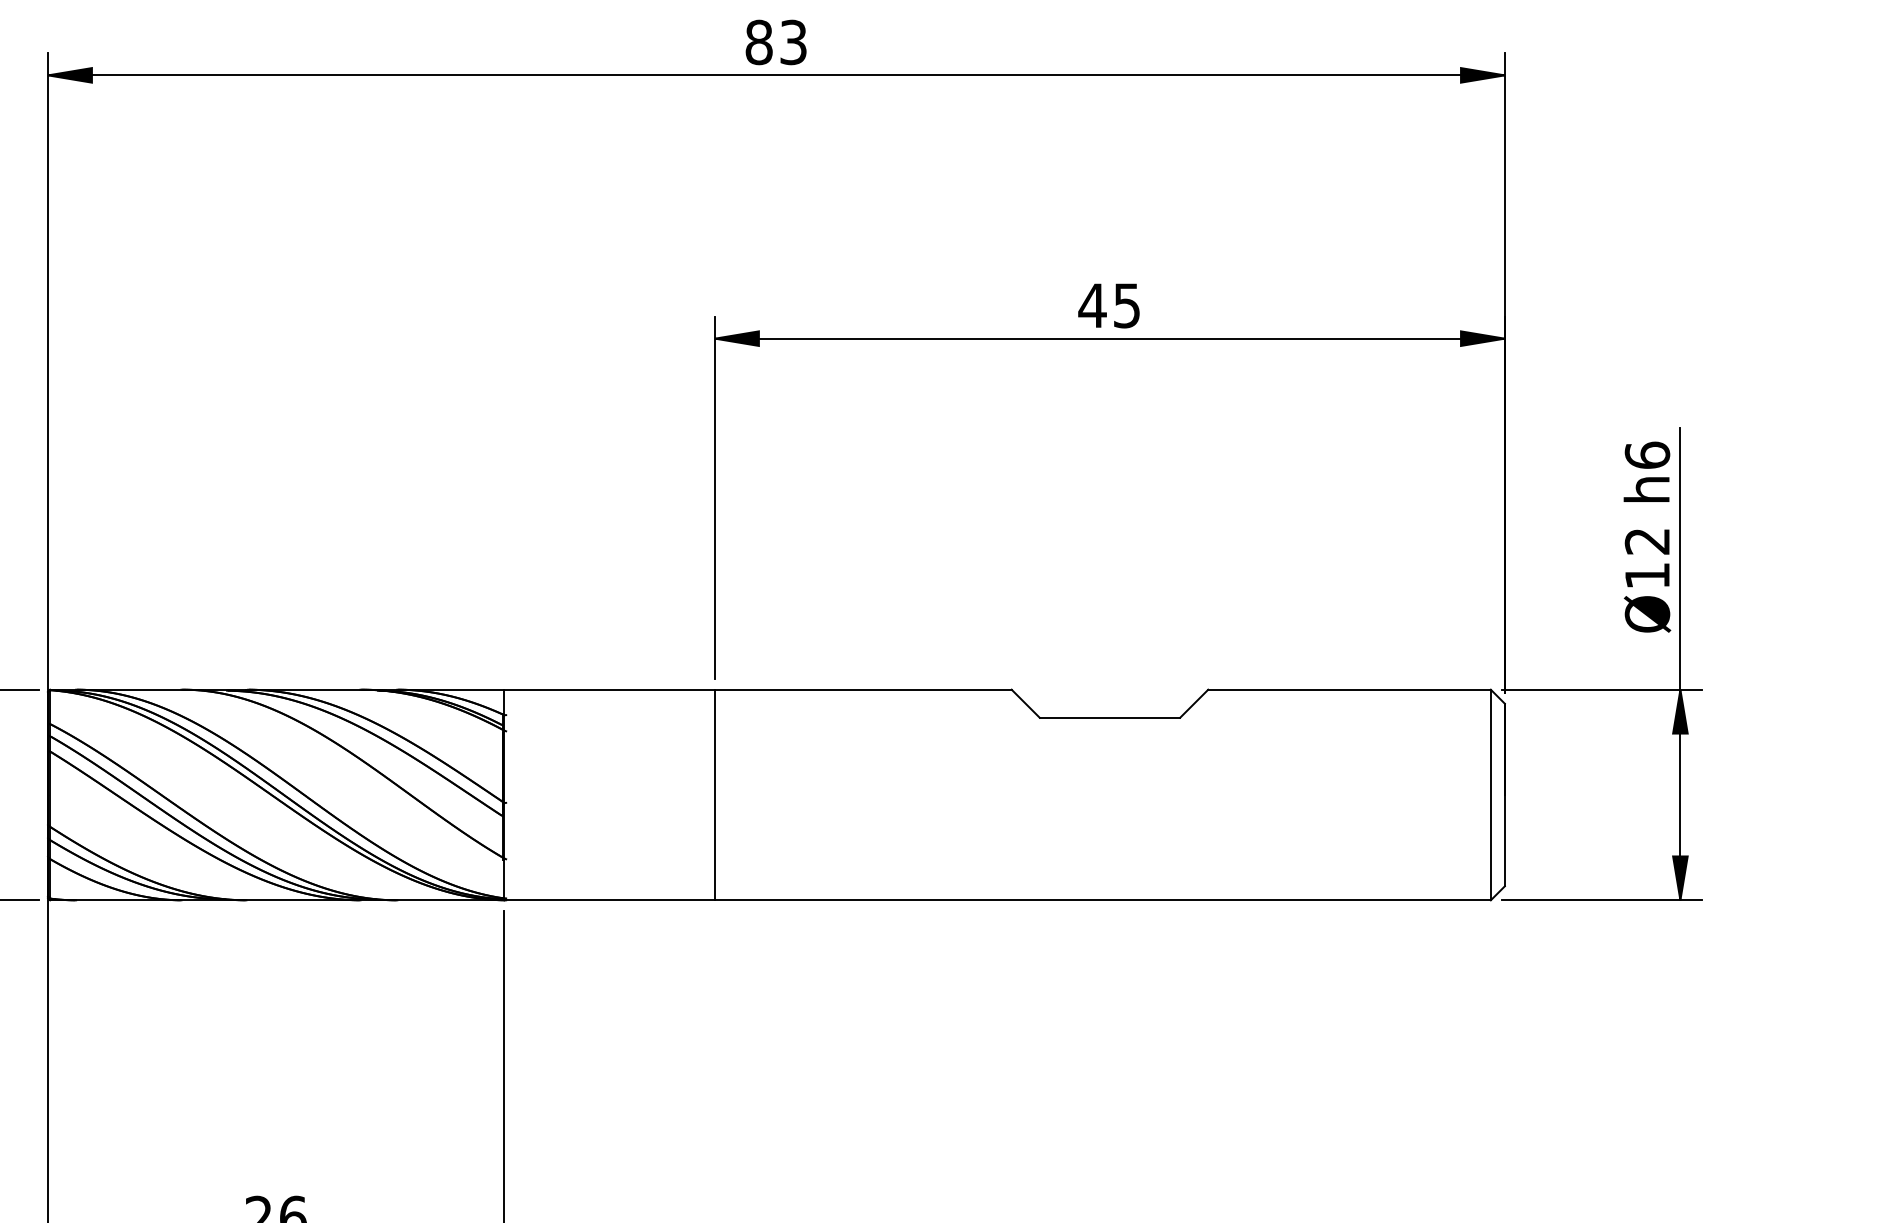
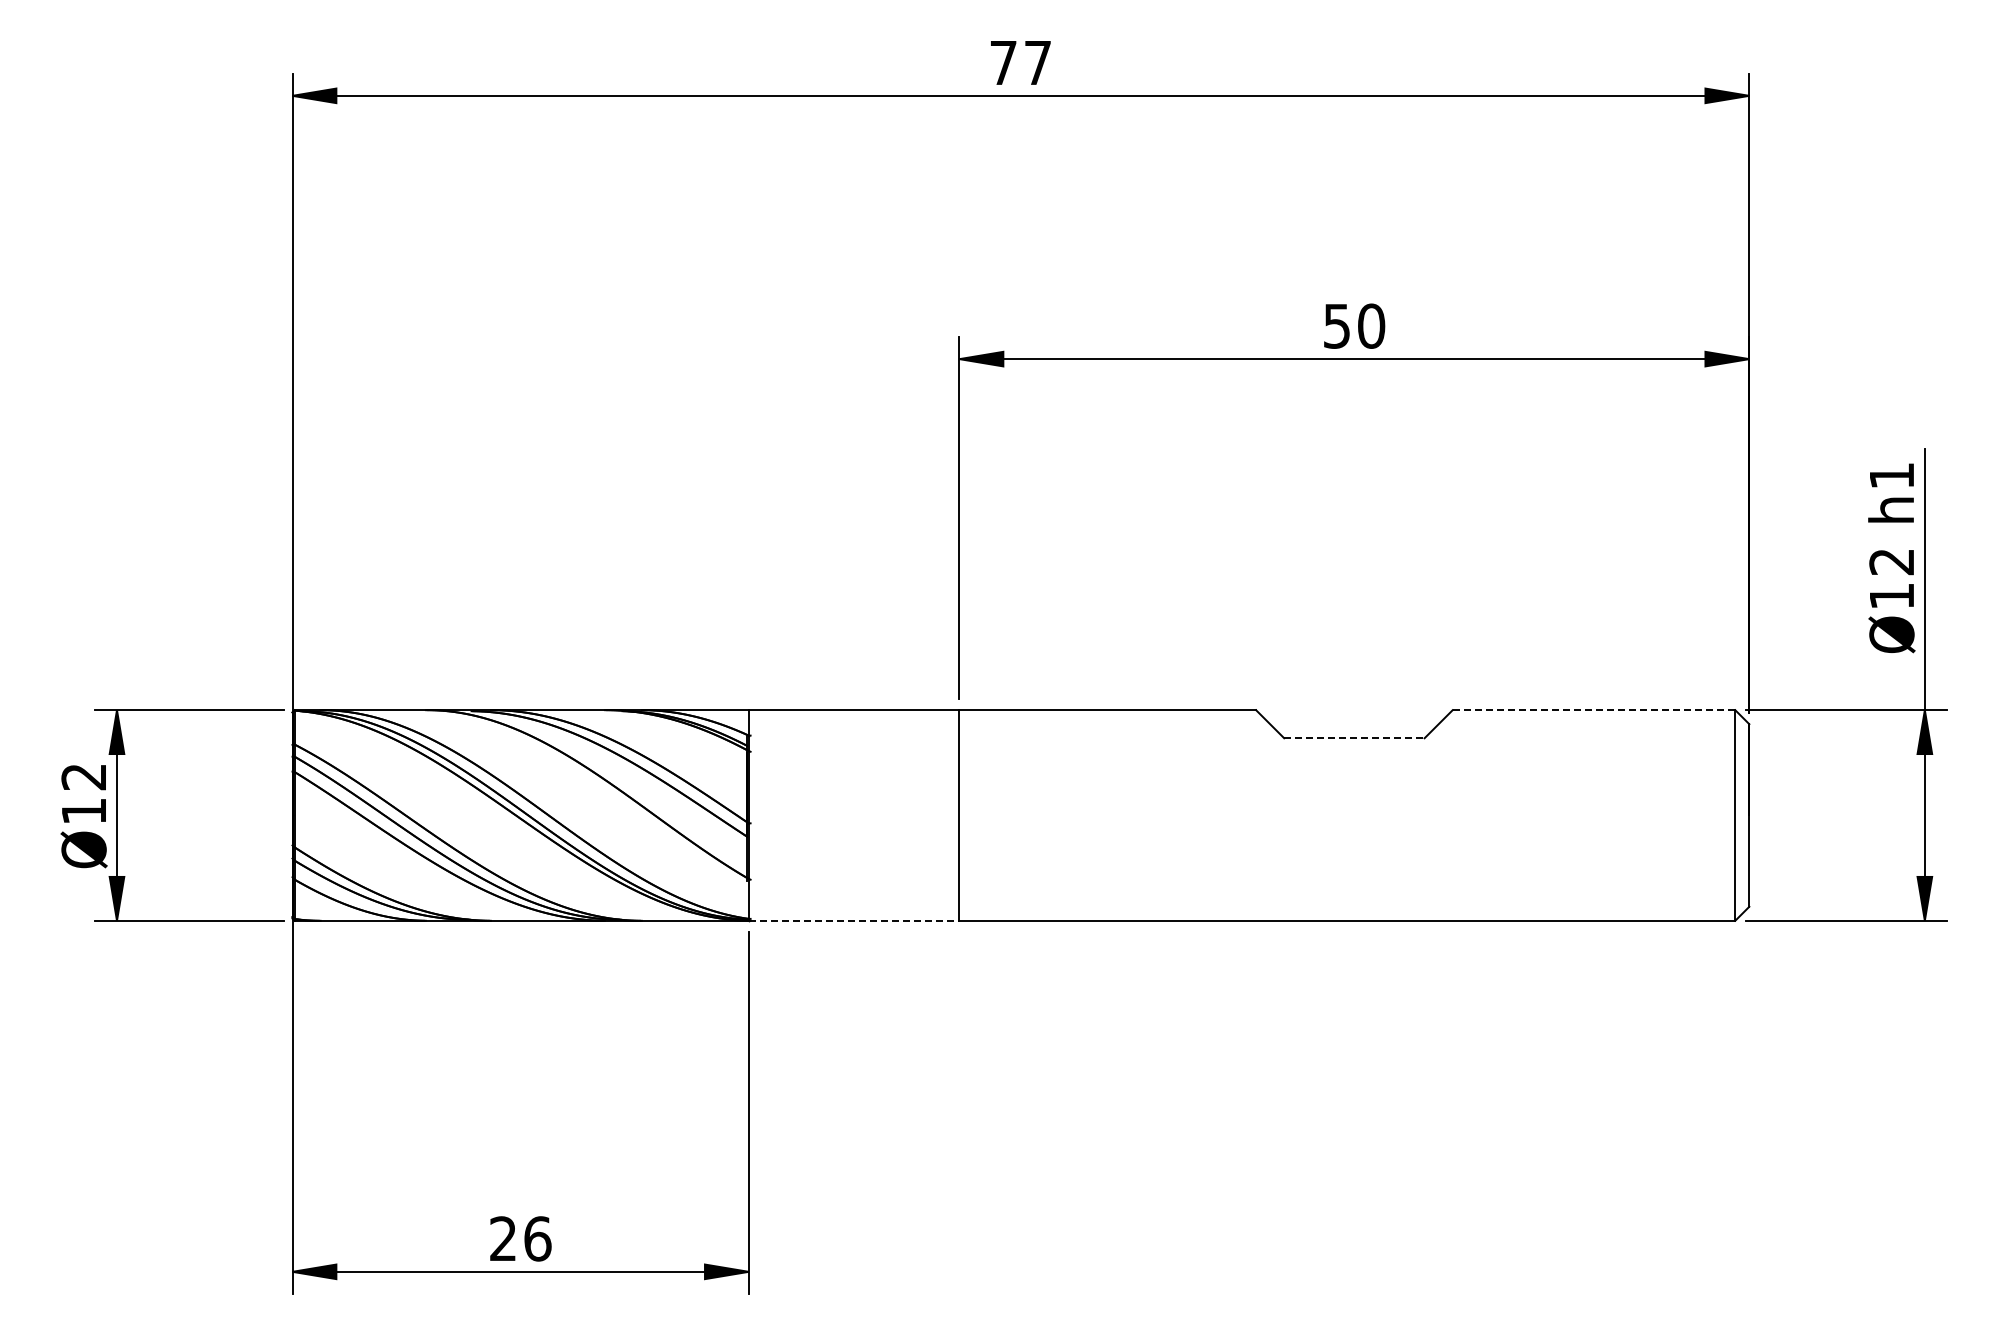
text: (776, 42) -> (1020, 62), 83 -> 77
text: (1109, 305) -> (1353, 325), 45 -> 50
text: (1647, 455) -> (1891, 475), h6 -> h1
line: (1350, 690) -> (1594, 710), solid -> dashed
line: (1110, 718) -> (1354, 738), solid -> dashed
line: (610, 900) -> (854, 920), solid -> dashed

